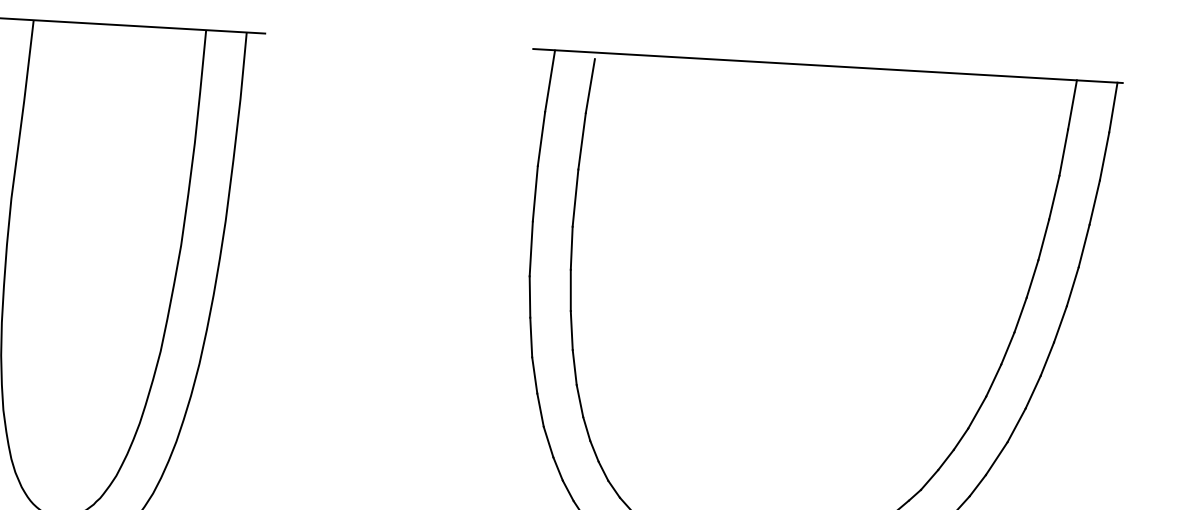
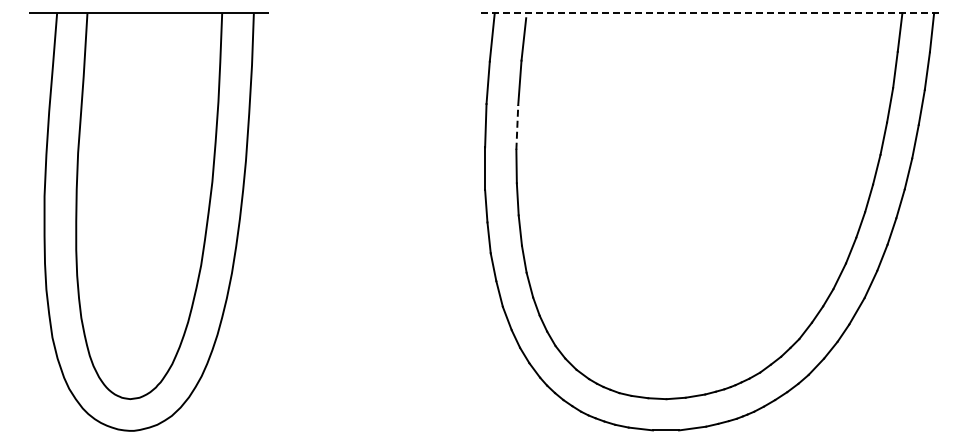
line: (827, 66) -> (707, 13), solid -> dashed
line: (575, 197) -> (517, 126), solid -> dashed

